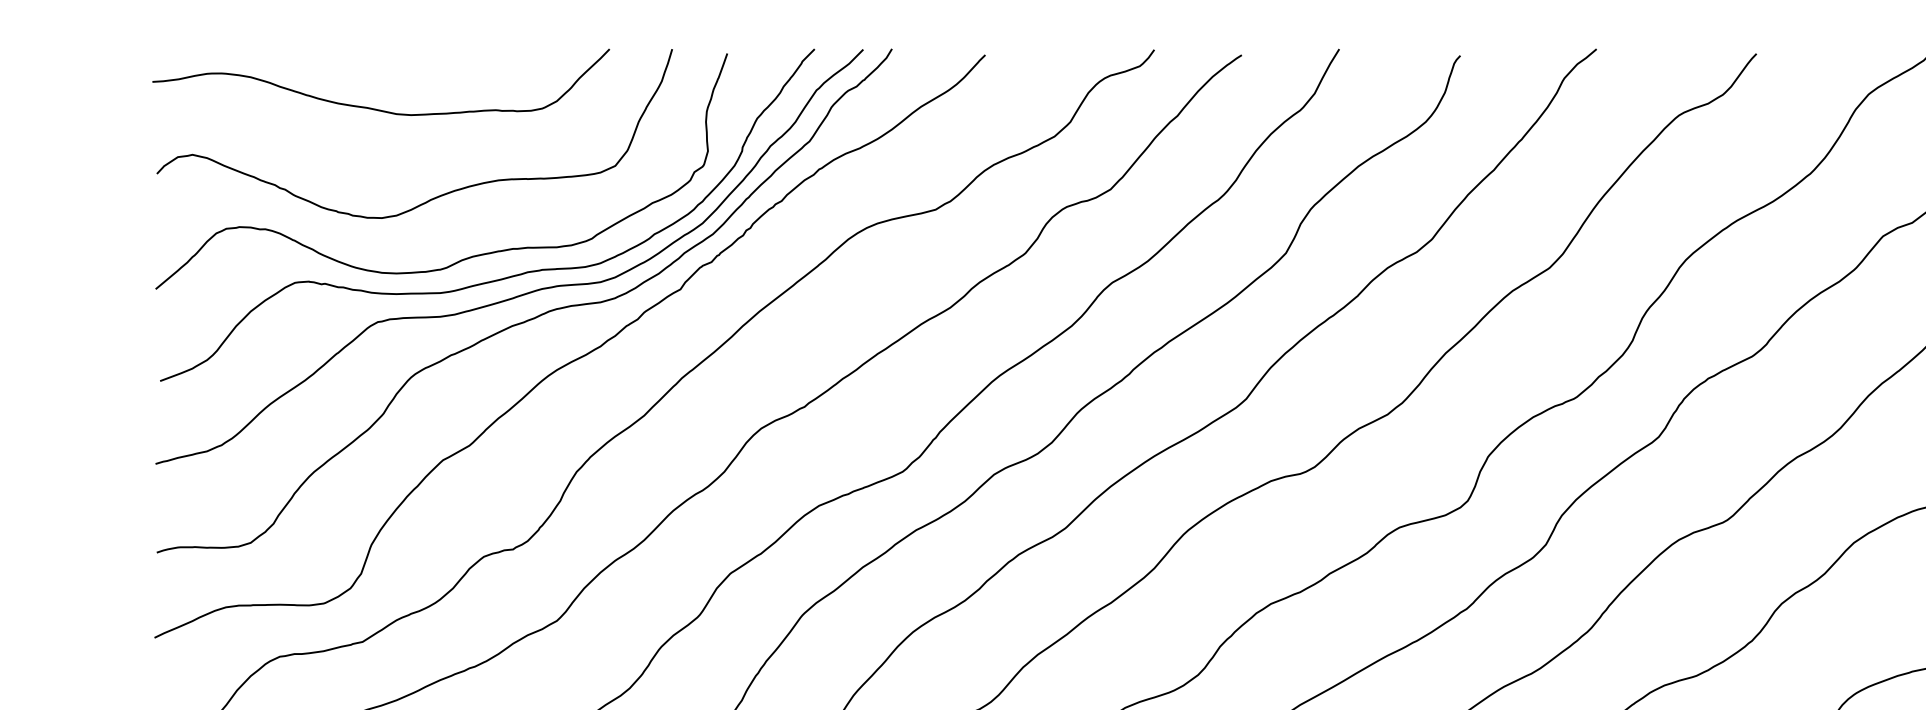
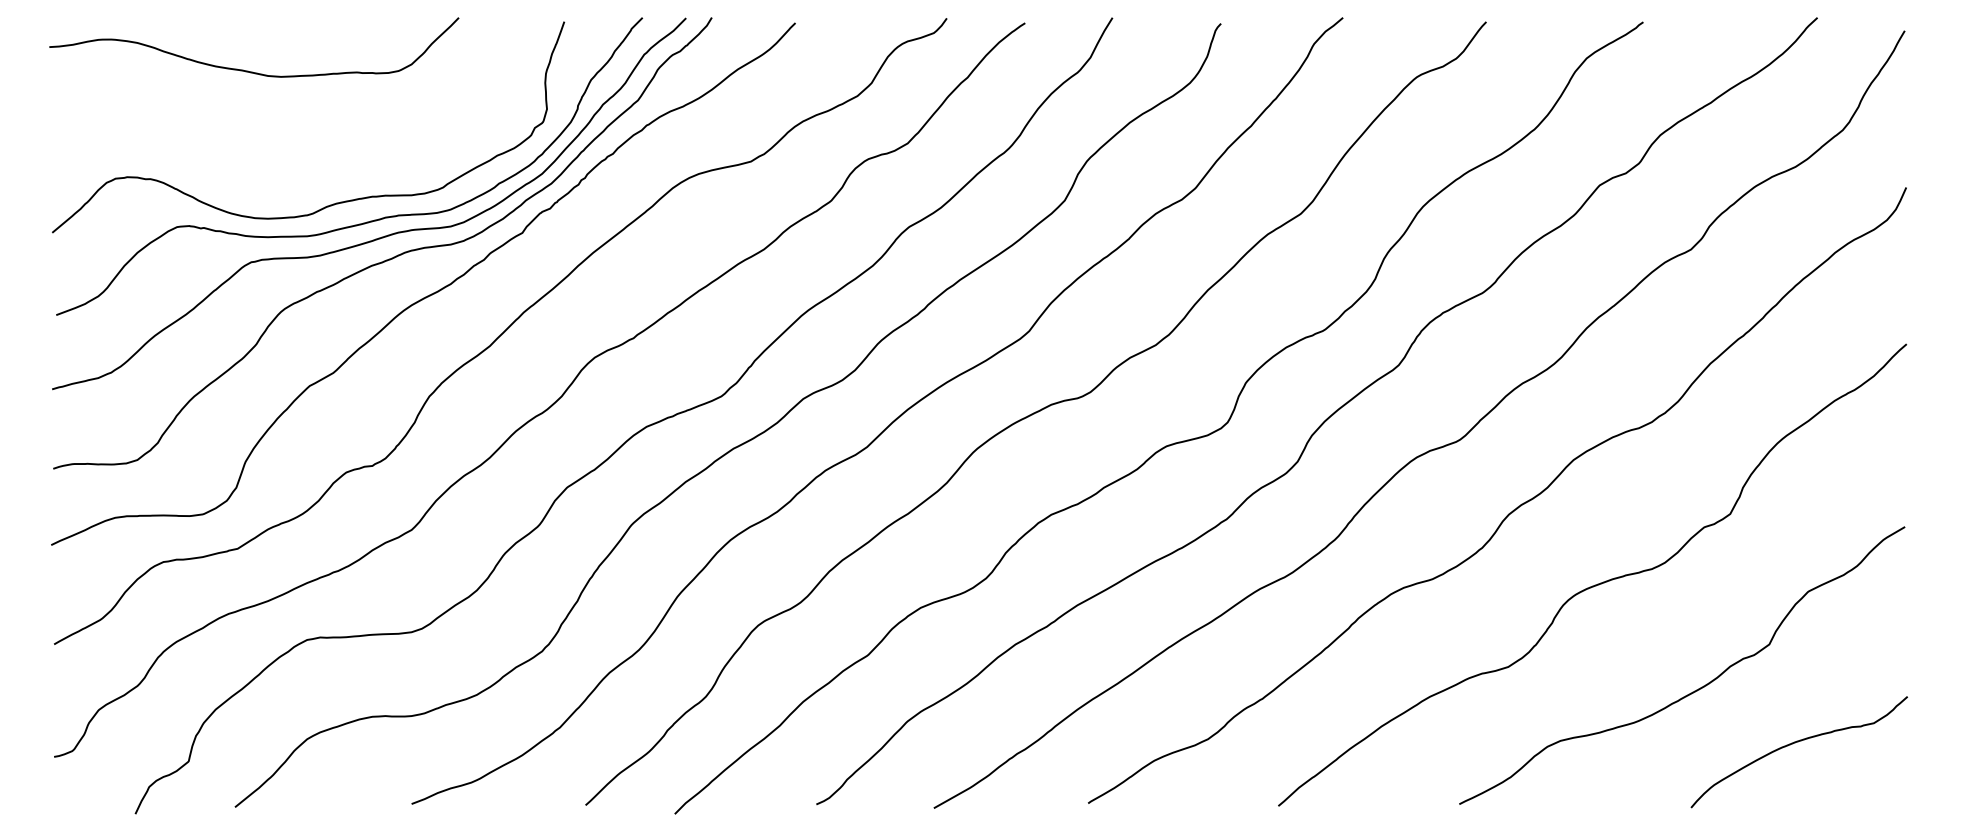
curve: (439, 195) -> (306, 148), removed

